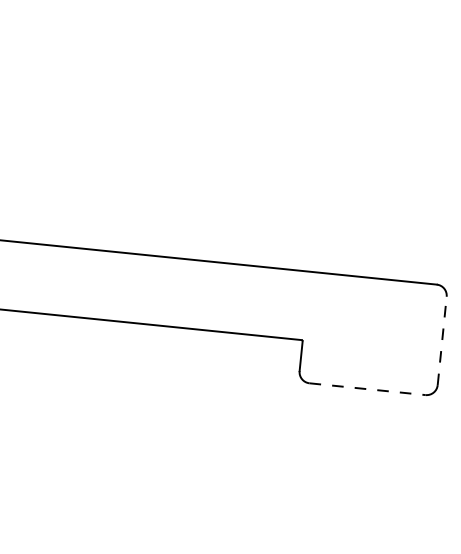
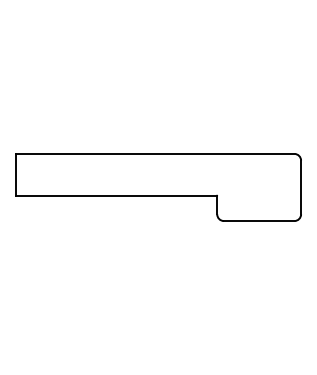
line: (442, 341) -> (301, 187), dashed -> solid
line: (368, 389) -> (259, 221), dashed -> solid

